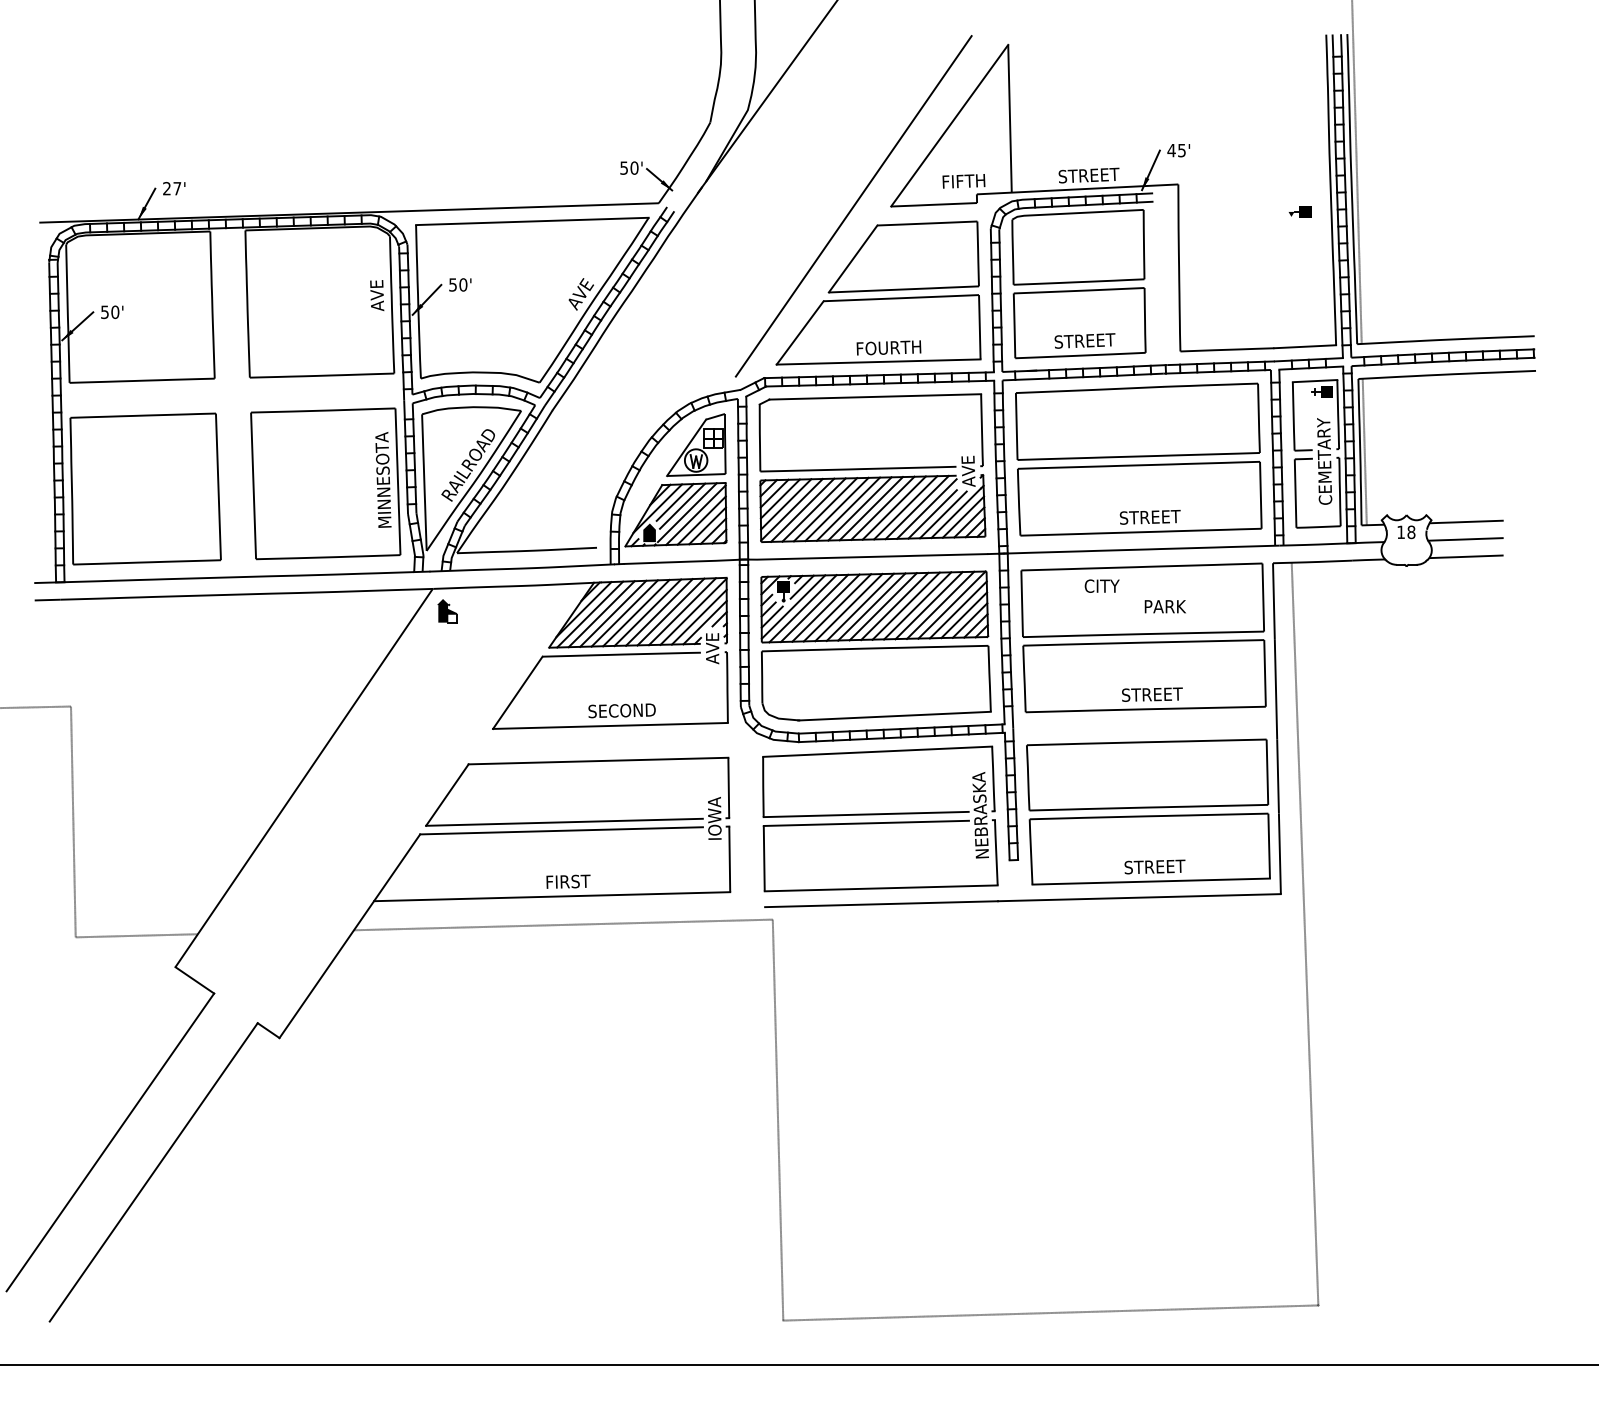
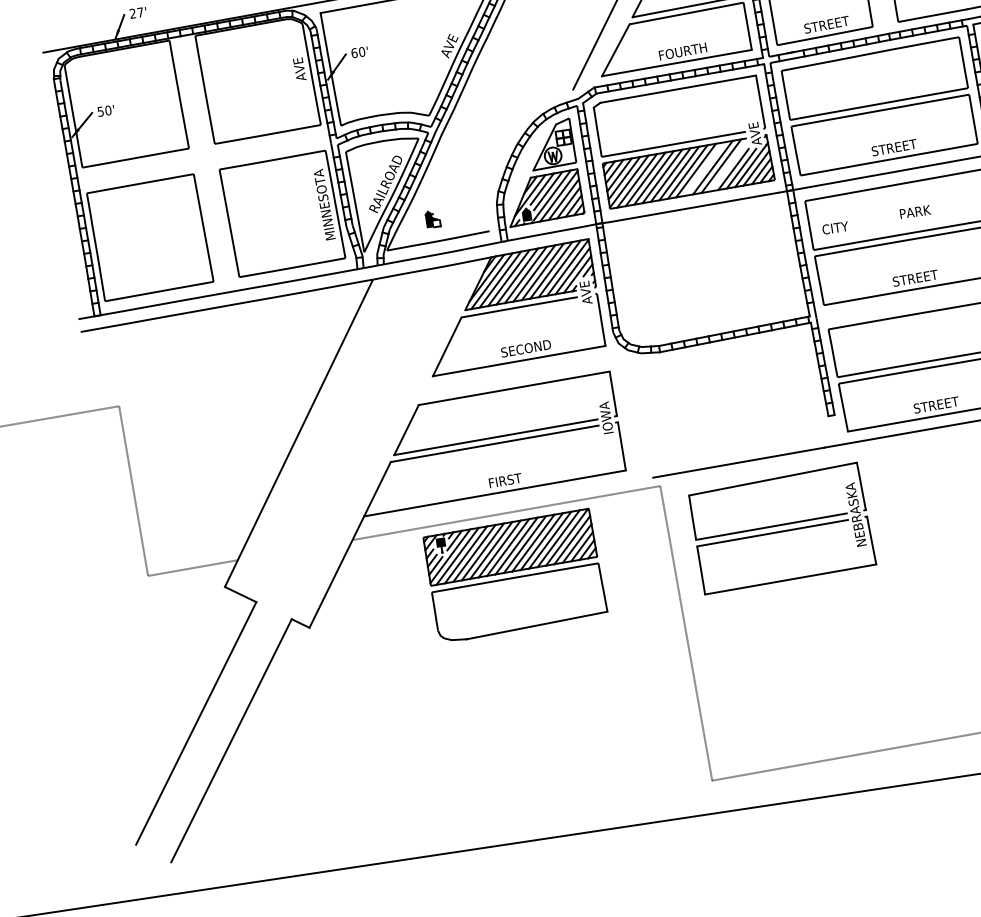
text: (453, 284) -> (354, 52), 50' -> 60'
line: (893, 507) -> (703, 168), removed
line: (926, 508) -> (728, 165), removed
text: (1101, 585) -> (834, 227), moved
part: (447, 611) -> (432, 219), moved
part: (875, 645) -> (515, 575), moved
part: (880, 818) -> (782, 528), moved

